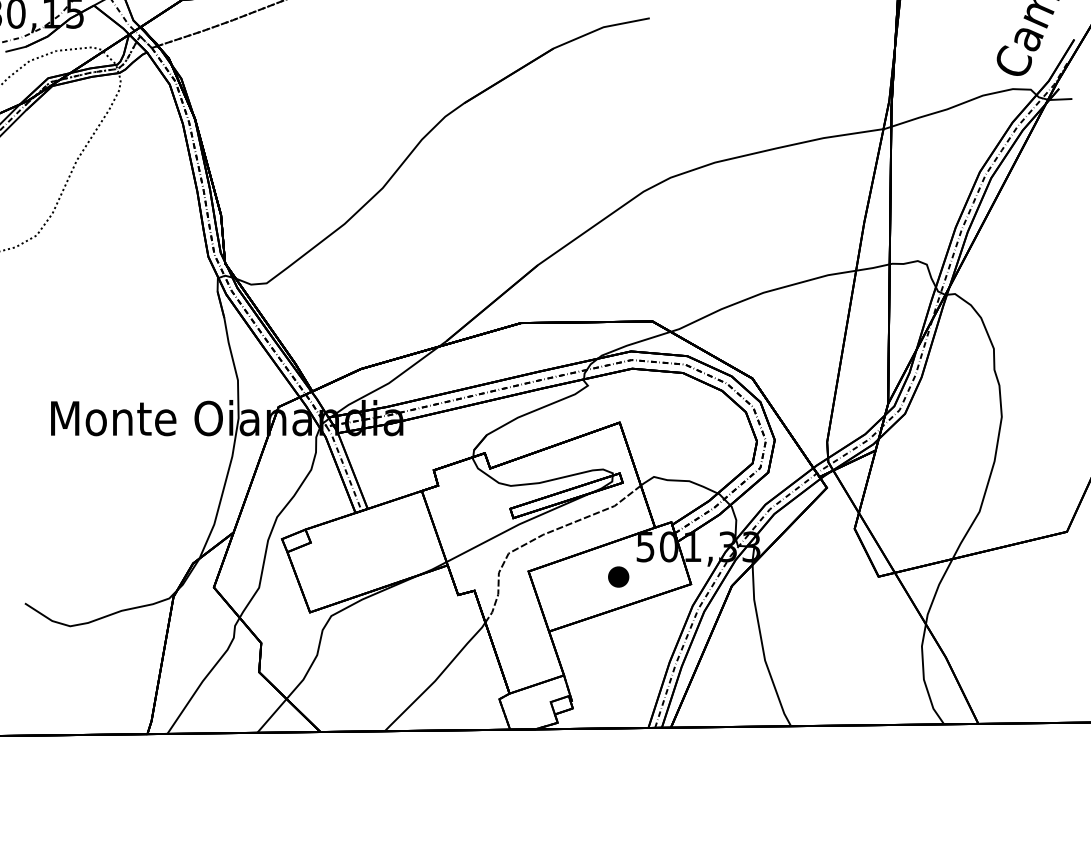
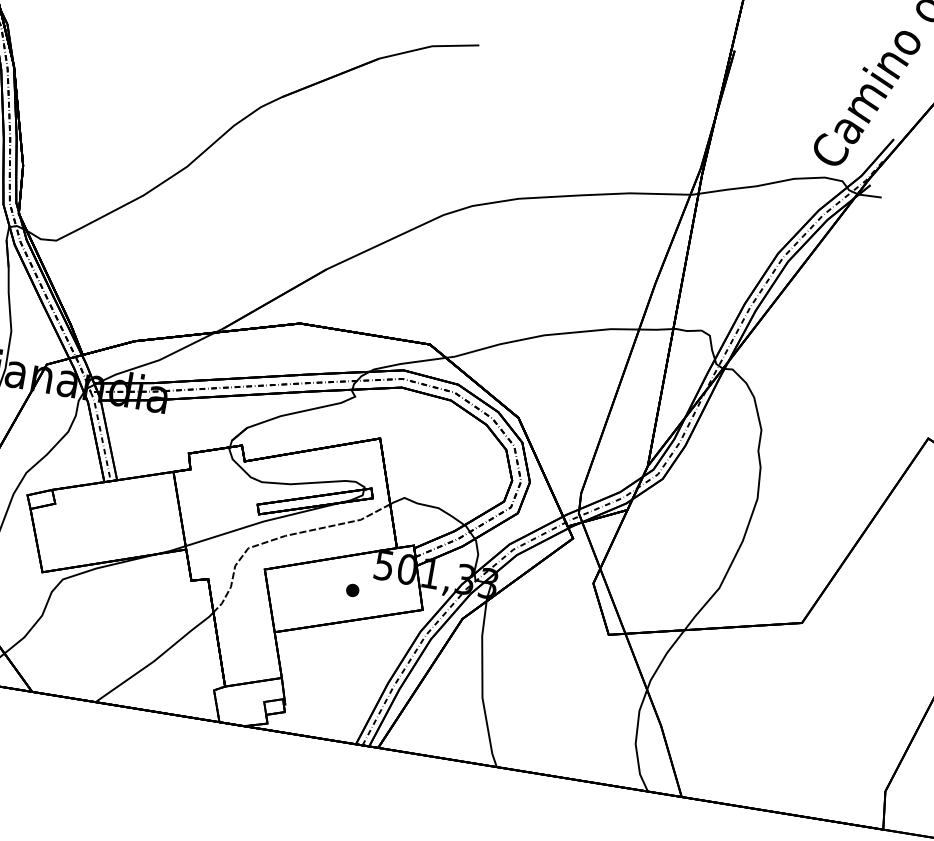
part: (618, 576) -> (352, 589), size x0.62

